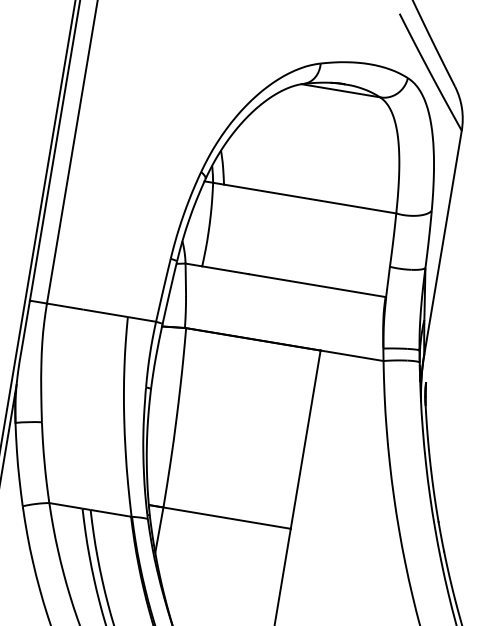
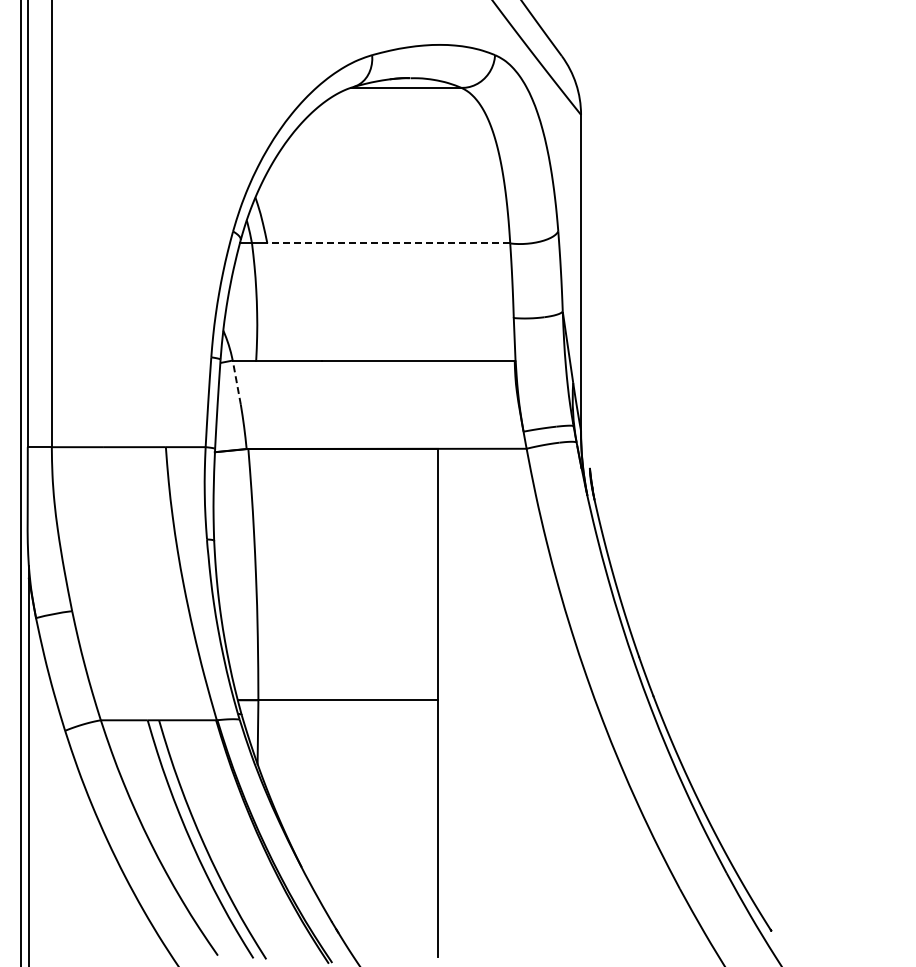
line: (309, 199) -> (388, 243), solid -> dashed
line: (185, 279) -> (236, 382), solid -> dashed

